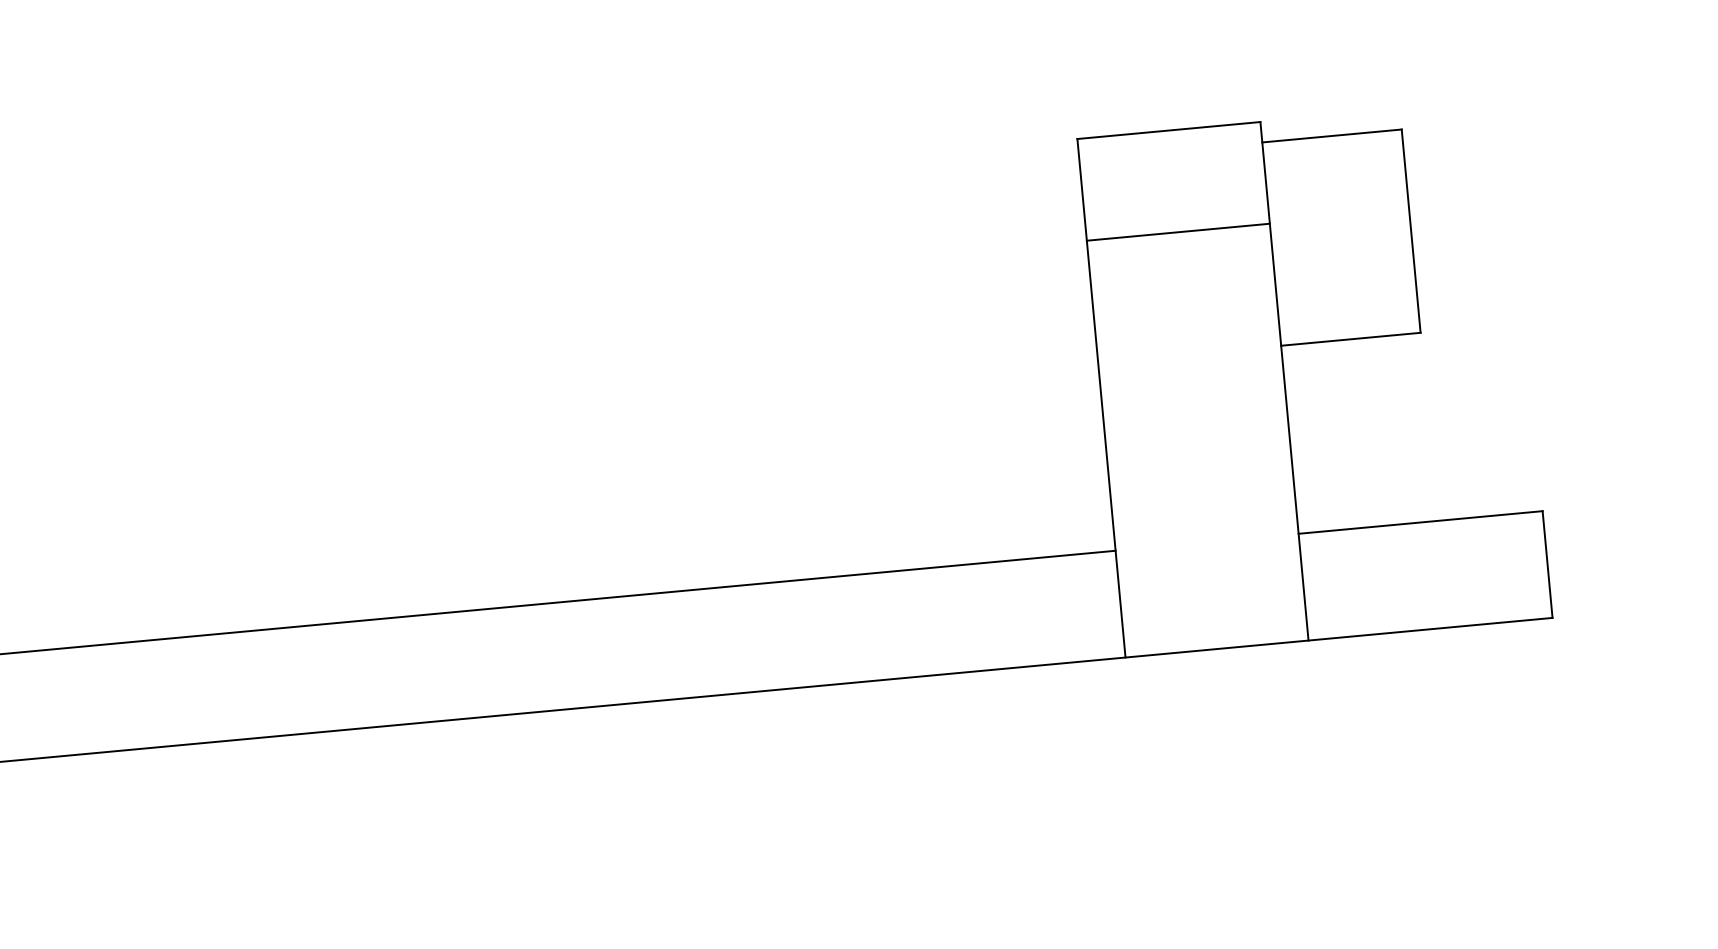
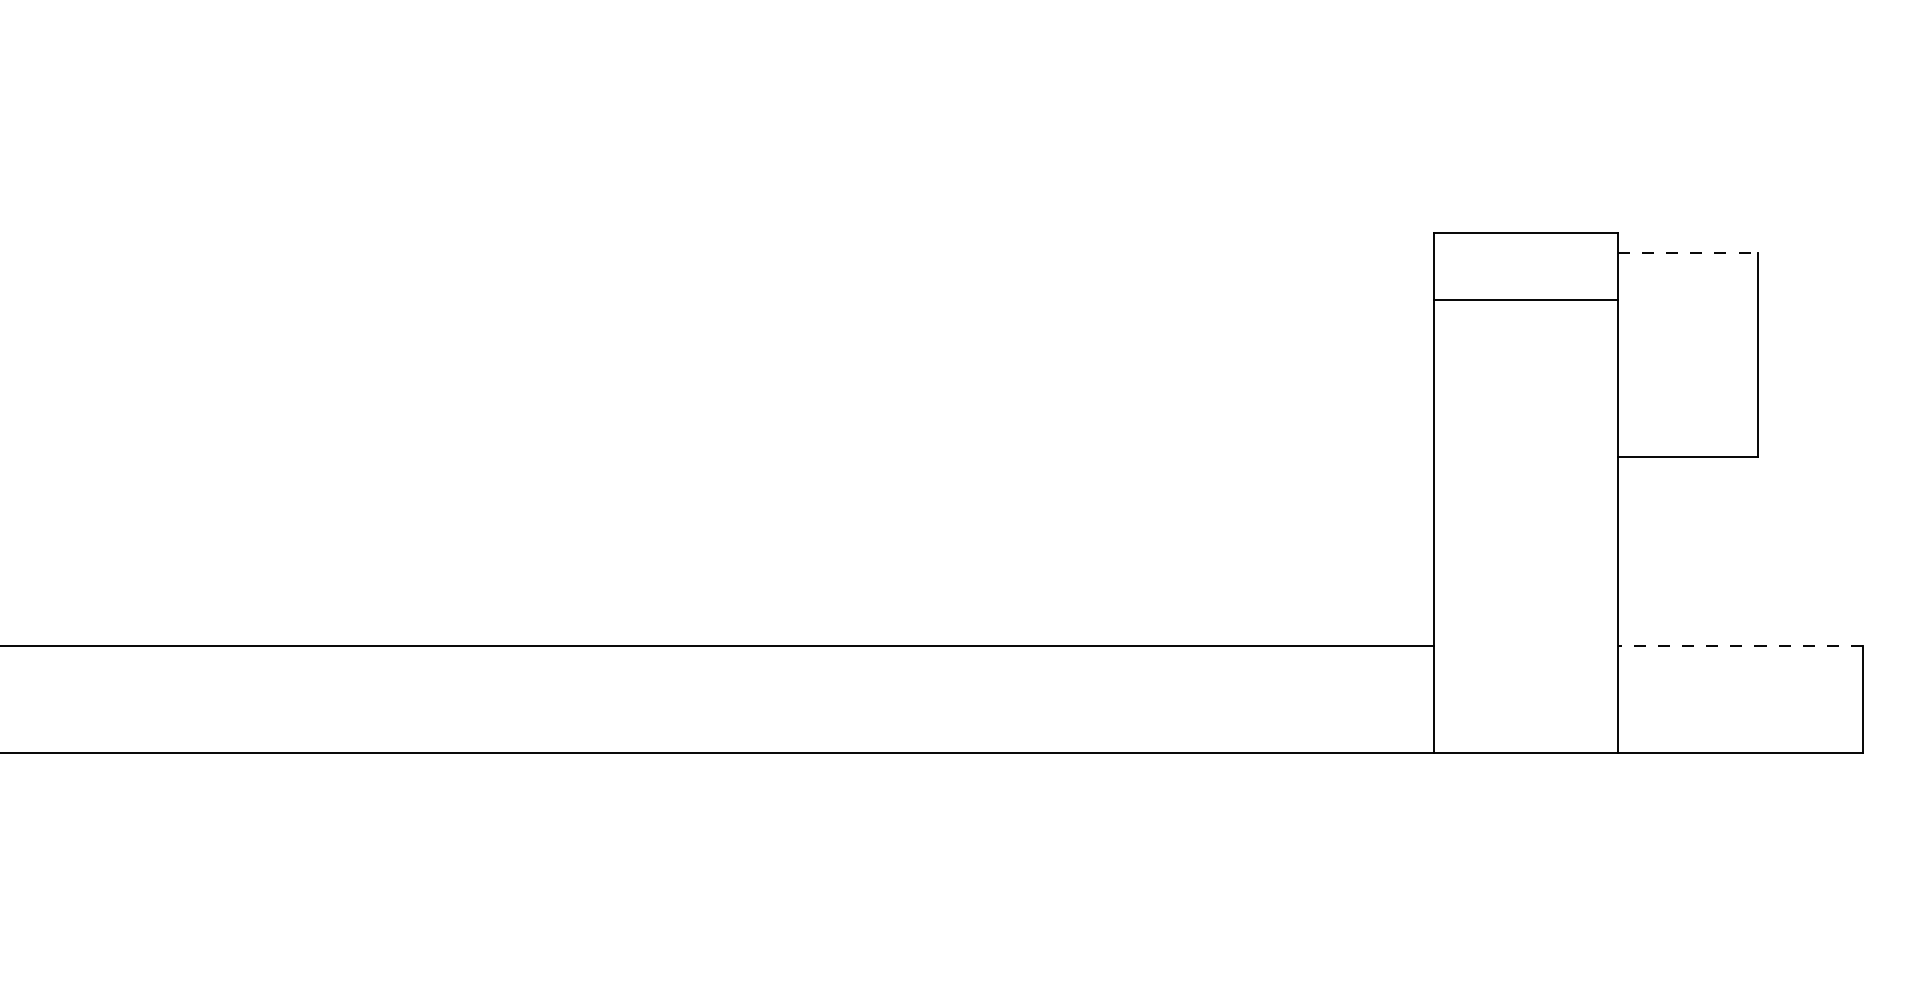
line: (1332, 136) -> (1688, 253), solid -> dashed
line: (1177, 232) -> (1525, 299), moved
line: (1420, 522) -> (1740, 646), solid -> dashed

